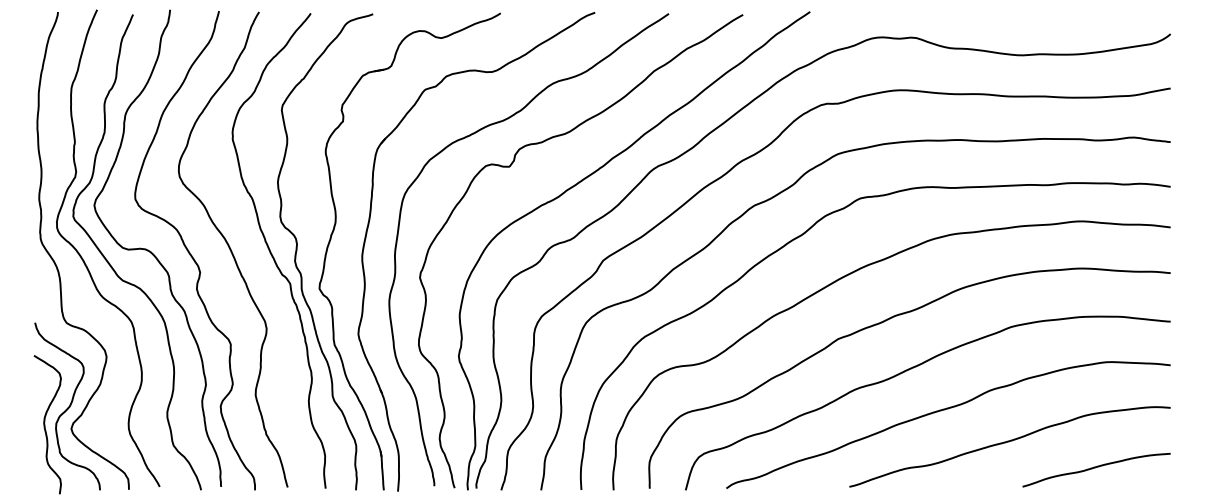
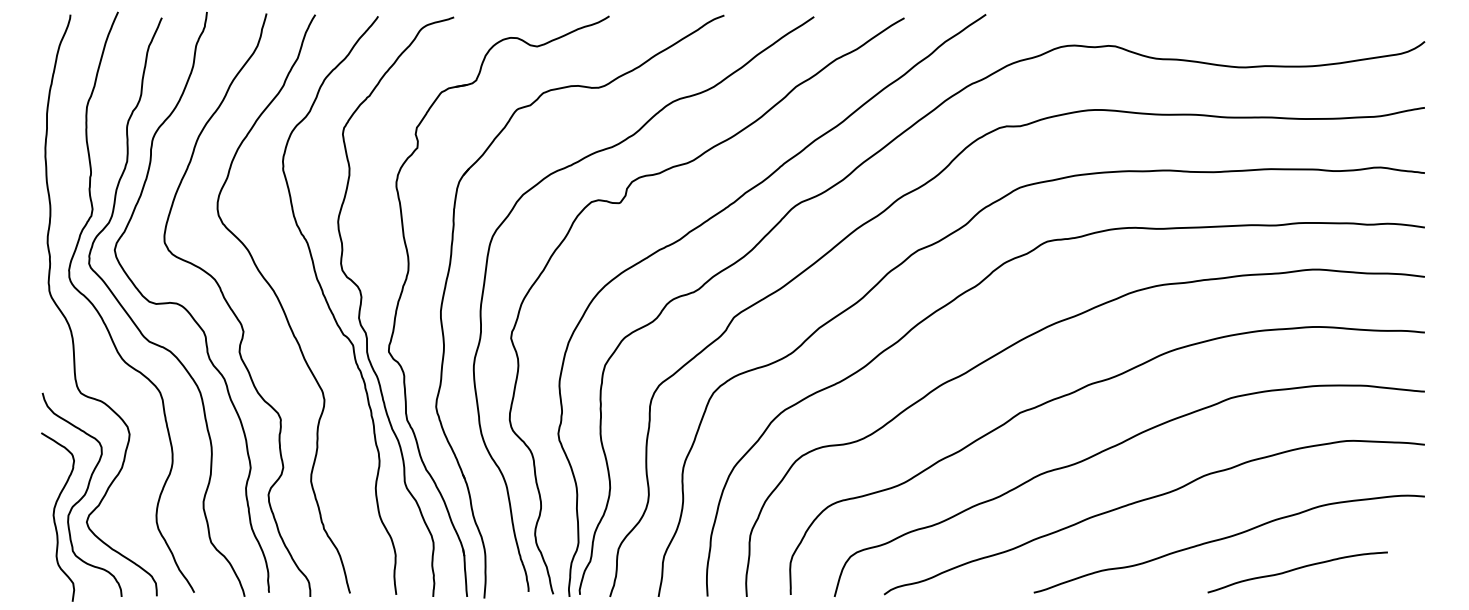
curve: (1094, 468) -> (1295, 570), moved

